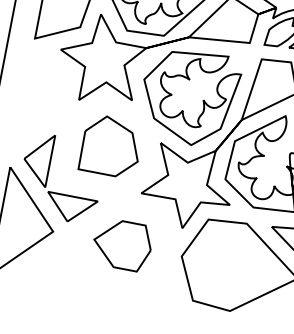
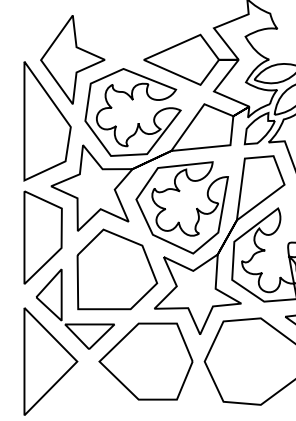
part: (42, 99) -> (42, 237), added
part: (111, 146) -> (117, 269), size x1.43
part: (122, 244) -> (145, 361), size x1.67

